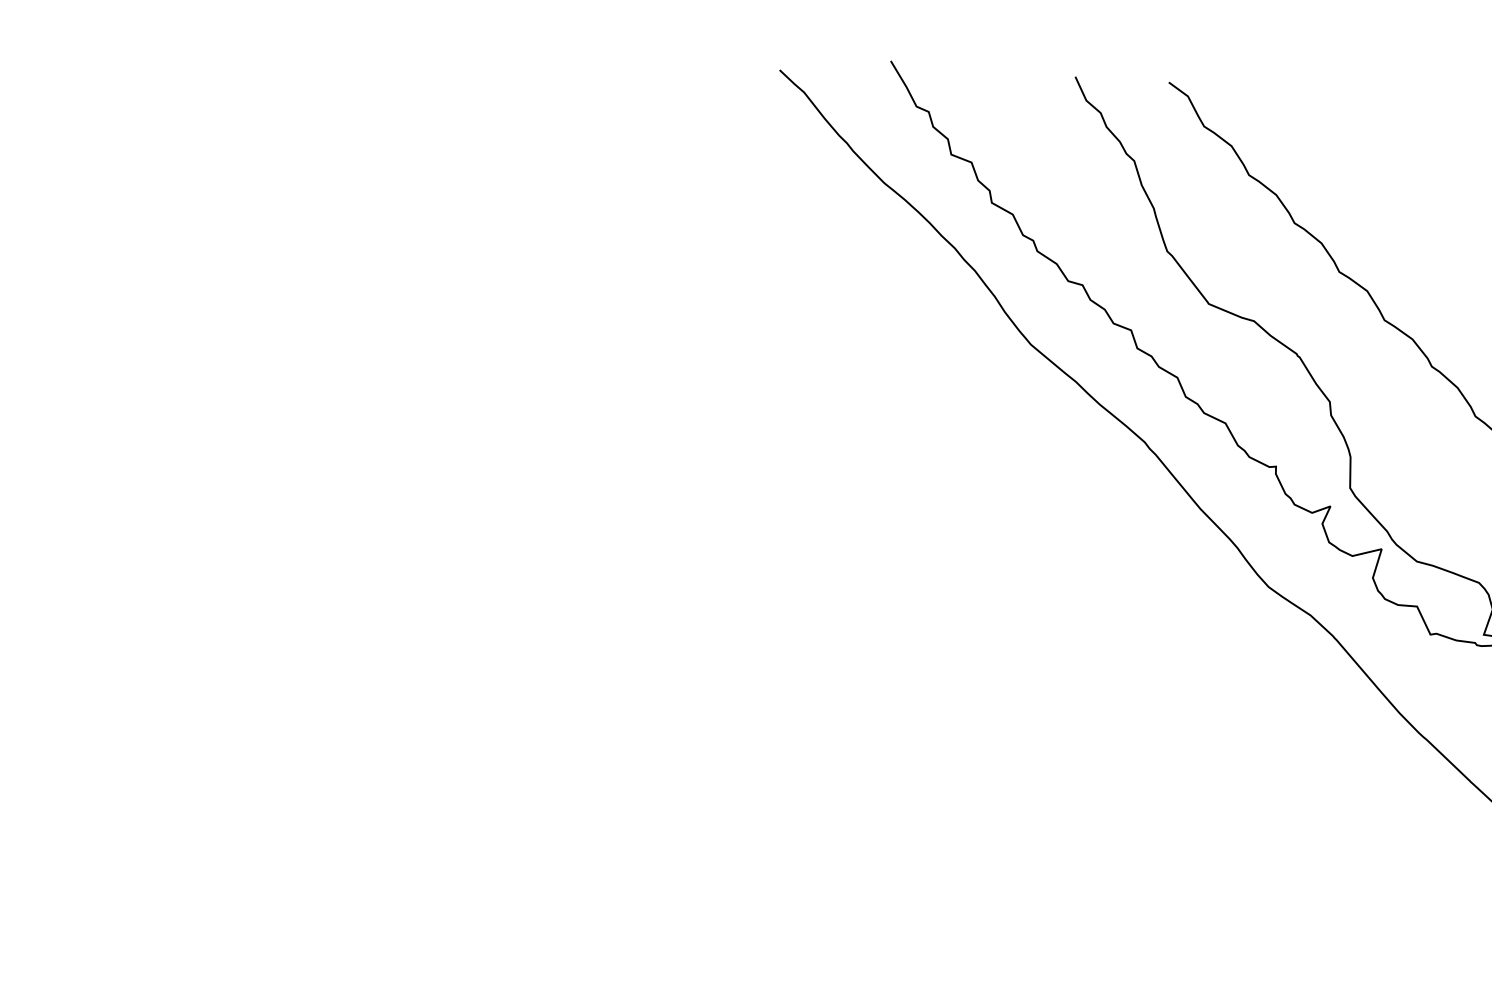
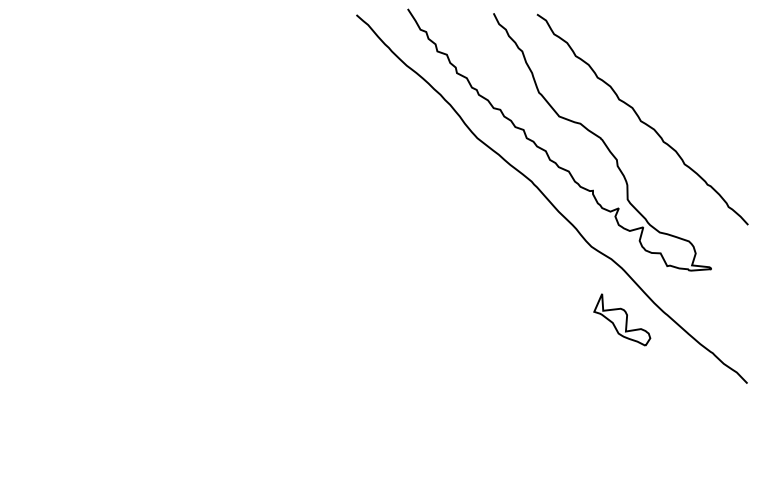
part: (1329, 746) -> (622, 319), added

